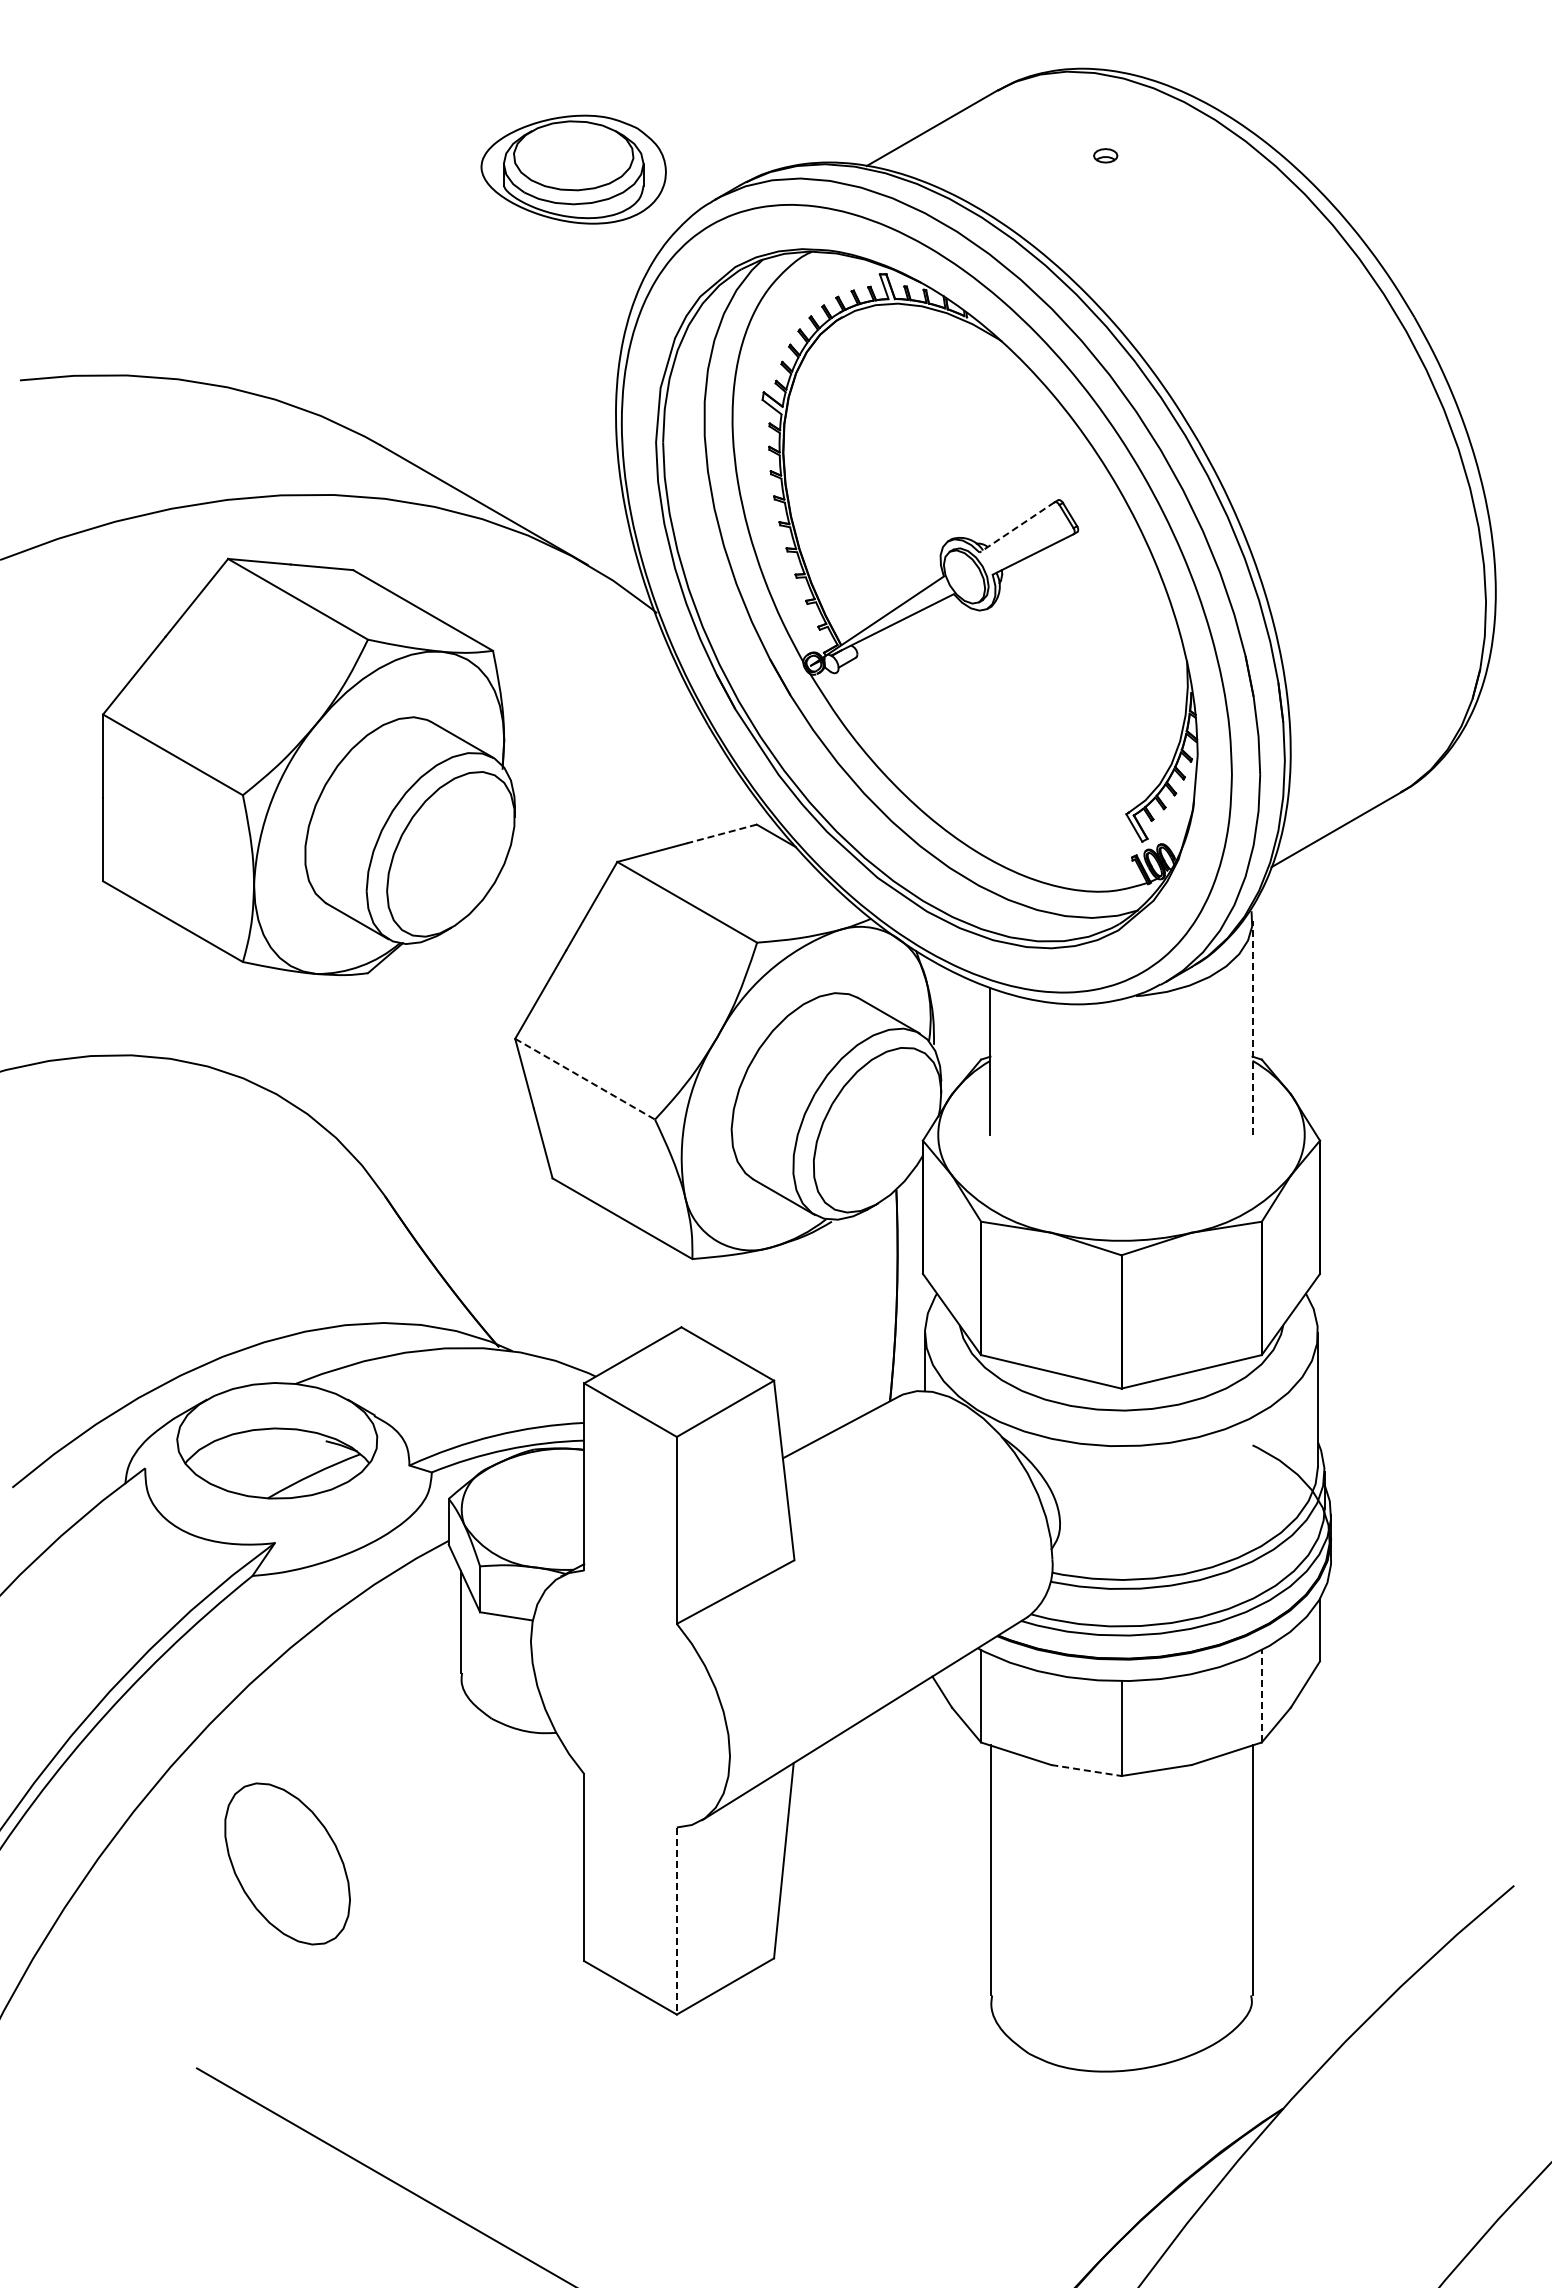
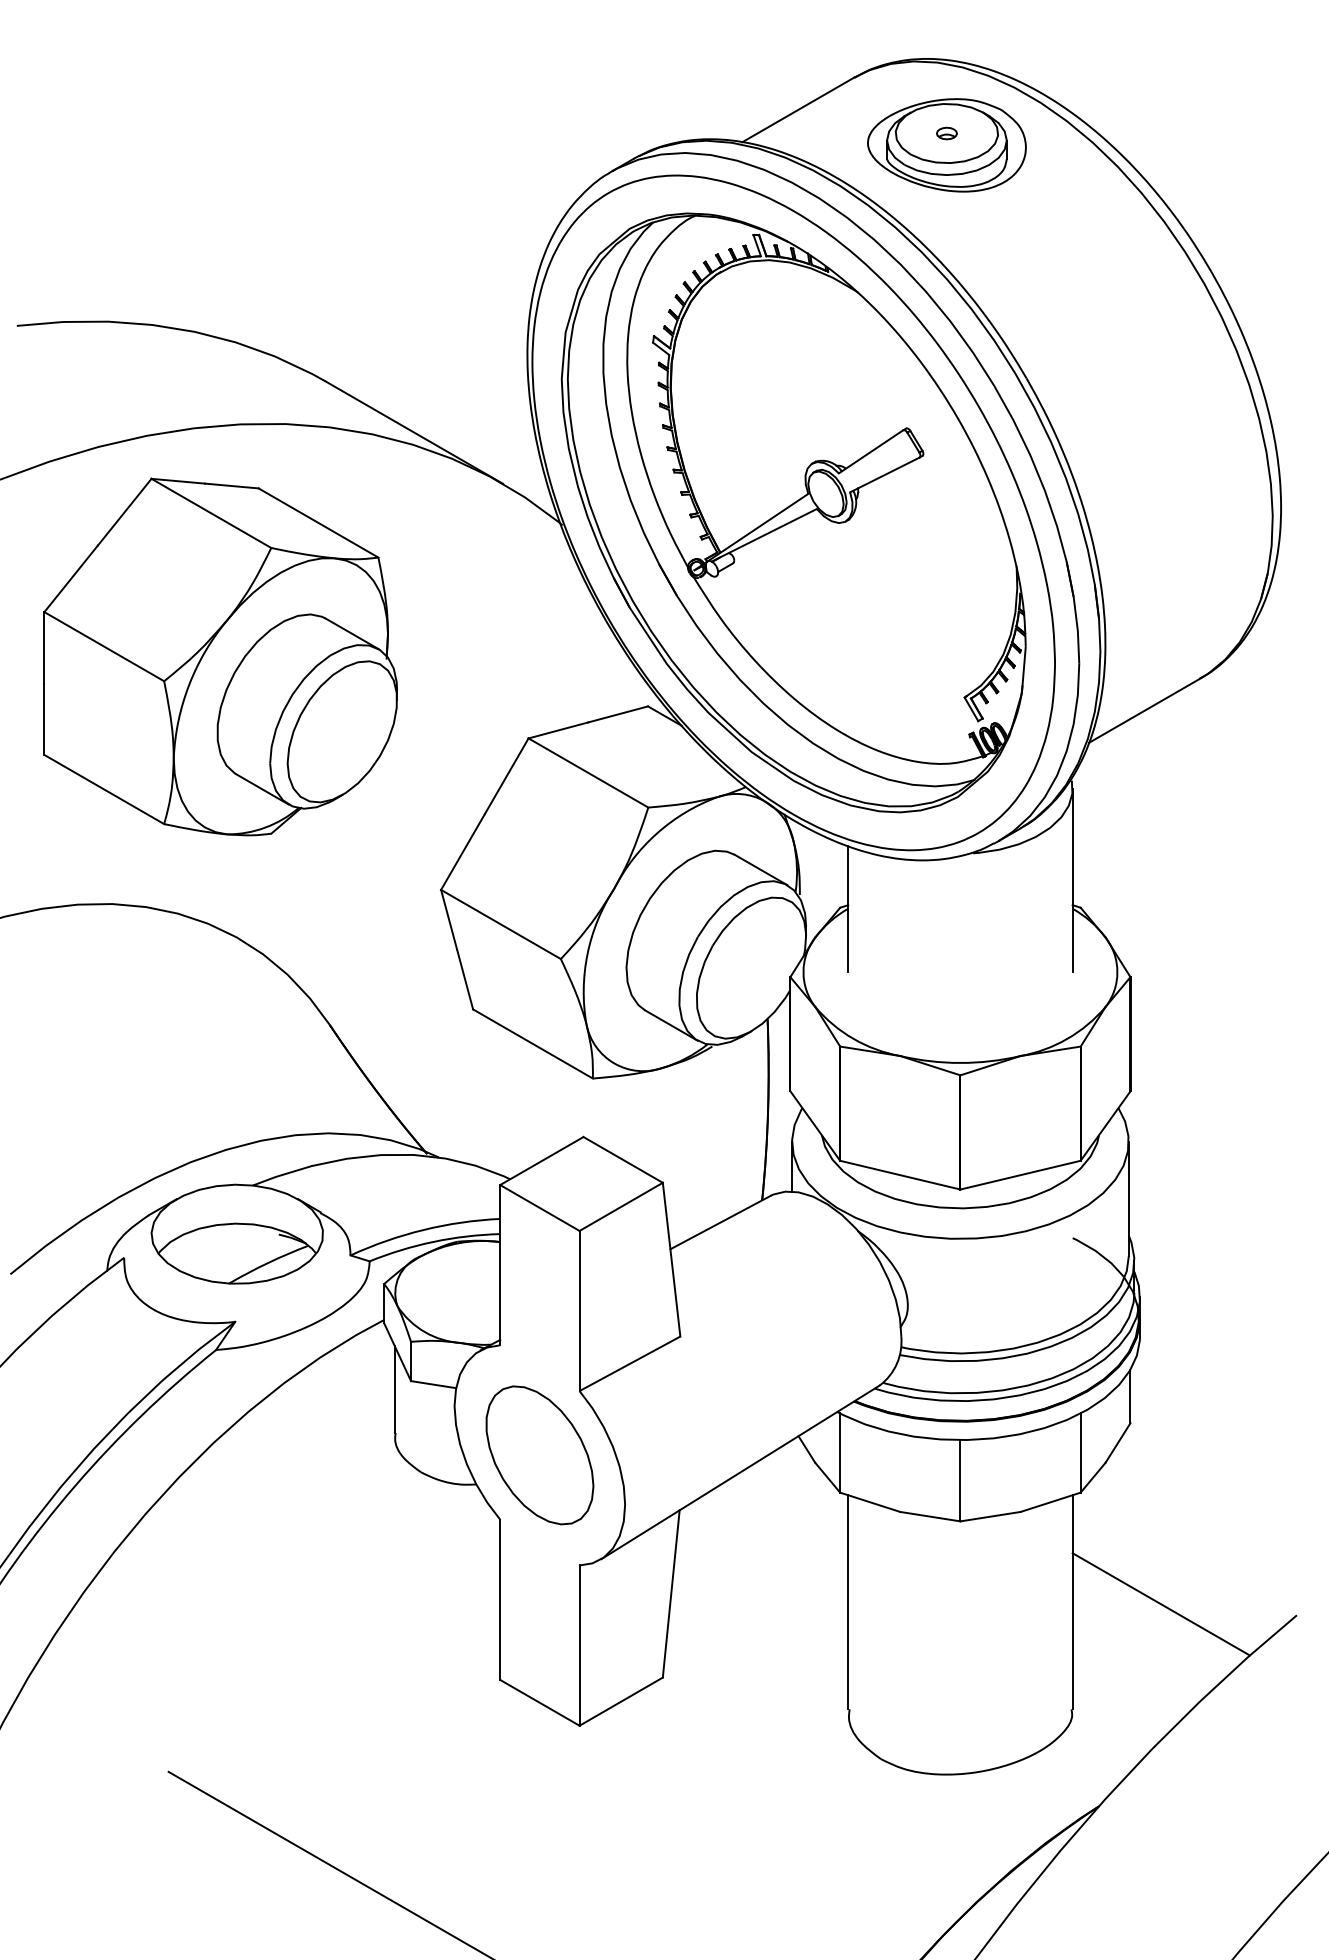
part: (573, 169) -> (946, 145), moved
line: (1016, 527) -> (870, 451), dashed -> solid
part: (308, 766) -> (220, 656), moved
line: (721, 834) -> (617, 714), dashed -> solid
line: (1252, 1027) -> (1072, 880), dashed -> solid
line: (585, 1079) -> (501, 924), dashed -> solid
line: (1261, 1695) -> (1080, 1452), dashed -> solid
line: (1086, 1770) -> (930, 1516), dashed -> solid
part: (287, 1863) -> (539, 1454), moved
line: (1355, 1872) -> (1160, 1604), added
line: (676, 1921) -> (579, 1646), dashed -> solid

